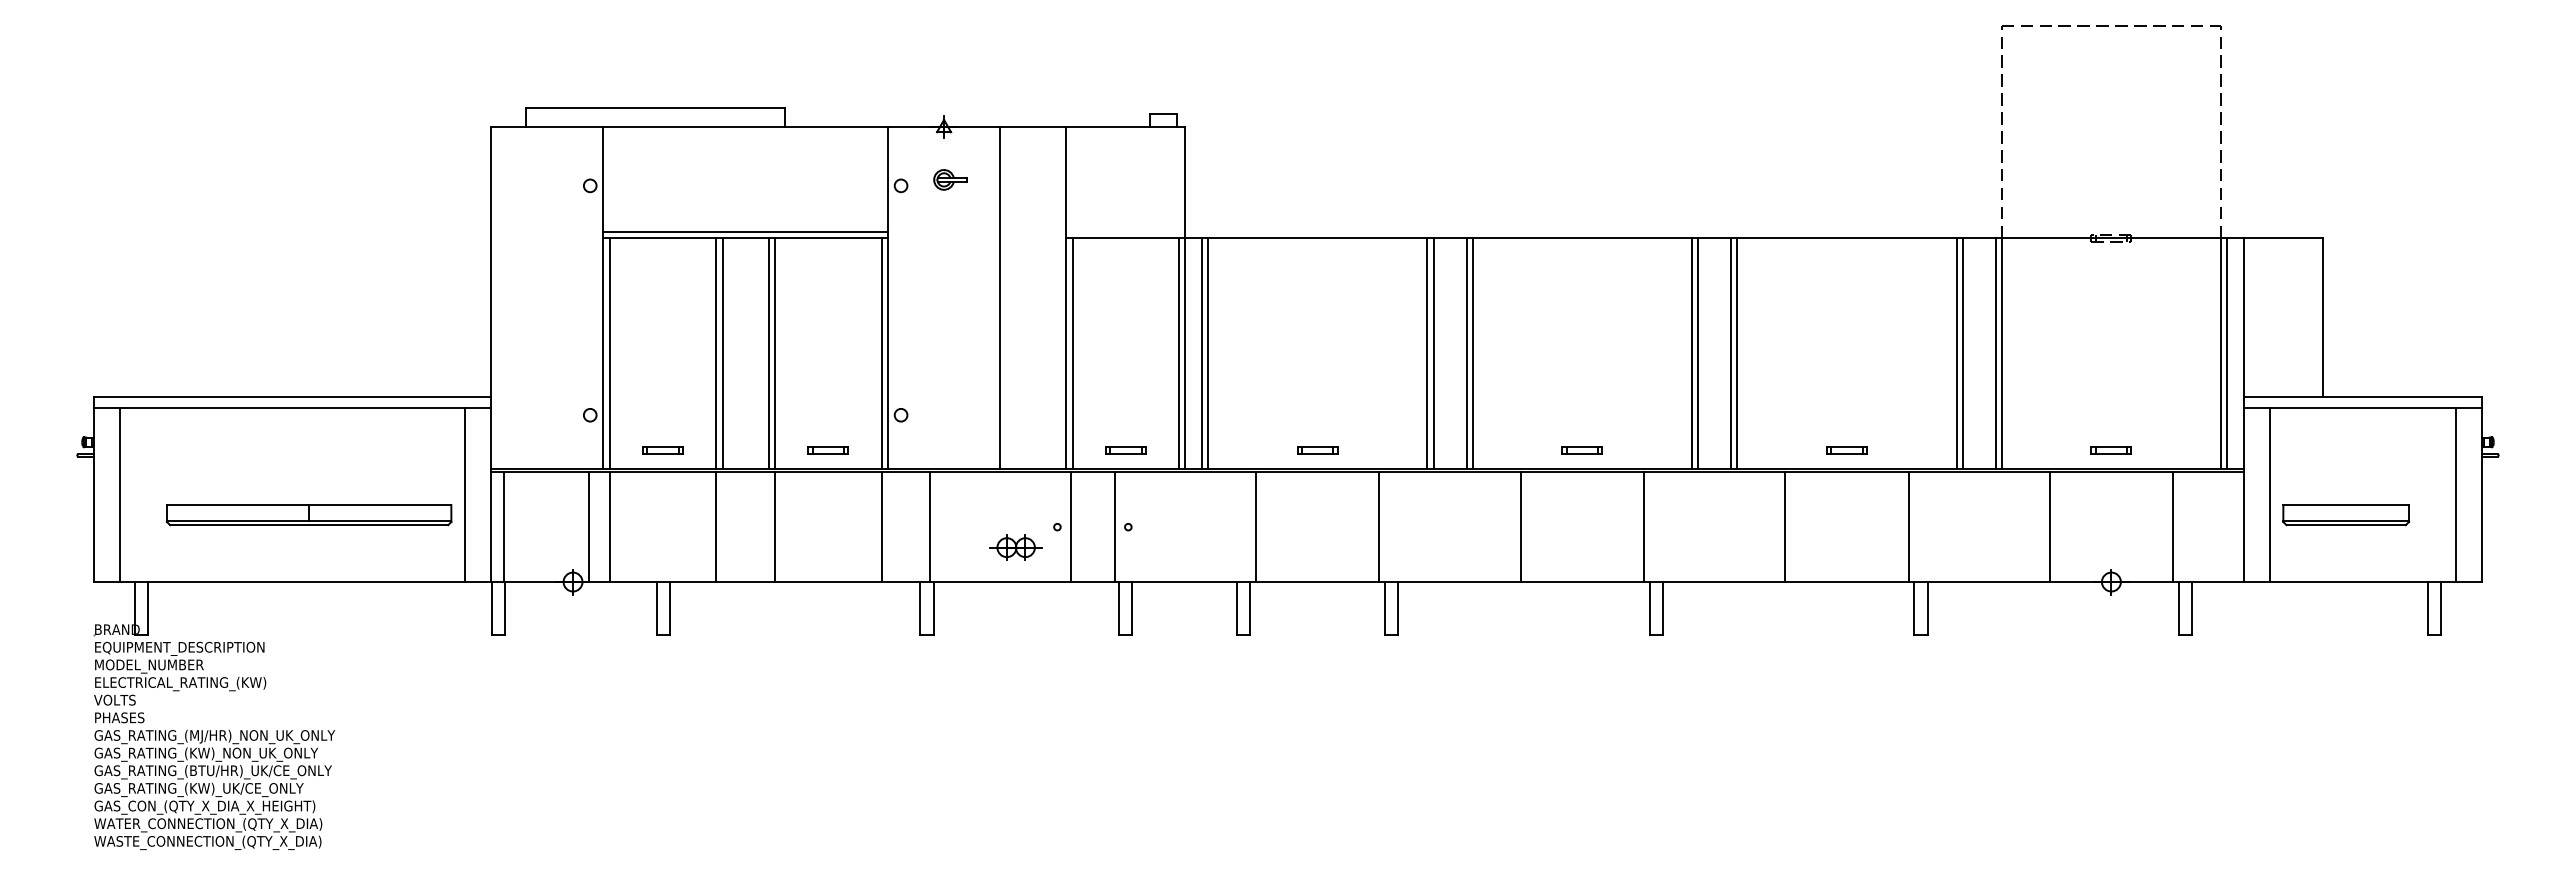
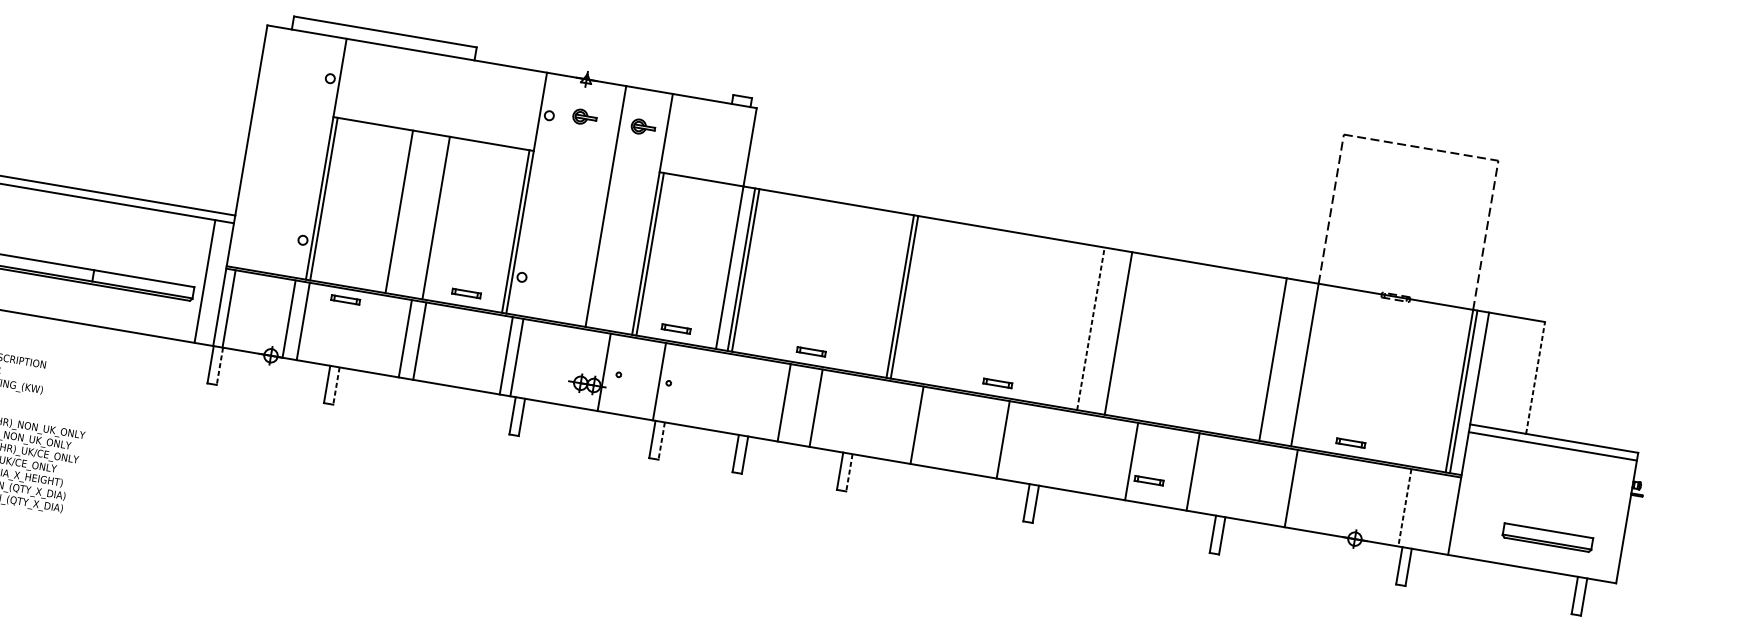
part: (1033, 179) -> (643, 127), added
line: (745, 231) -> (434, 129), removed
line: (2323, 316) -> (1536, 377), solid -> dashed
line: (1698, 352) -> (1091, 328), solid -> dashed
line: (722, 353) -> (403, 212), removed
line: (774, 353) -> (440, 218), removed
line: (1179, 353) -> (725, 267), removed
line: (1466, 353) -> (927, 301), removed
line: (1472, 353) -> (931, 301), removed
line: (1691, 353) -> (1086, 328), removed
line: (1731, 353) -> (1114, 332), removed
line: (1962, 353) -> (1277, 360), removed
line: (1995, 353) -> (1300, 364), removed
part: (662, 450) -> (345, 299), moved
part: (1846, 450) -> (1148, 480), moved
part: (2110, 450) -> (1350, 443), moved
line: (2270, 494) -> (1477, 496), removed
line: (2455, 494) -> (1607, 518), removed
part: (2345, 515) -> (1547, 537), moved
line: (716, 527) -> (405, 338), moved
line: (881, 527) -> (516, 357), moved
line: (929, 527) -> (506, 356), moved
line: (1070, 527) -> (604, 372), moved
line: (1256, 527) -> (784, 403), moved
line: (1379, 527) -> (816, 408), moved
line: (1520, 527) -> (916, 425), moved
line: (1643, 527) -> (1002, 440), moved
line: (1908, 527) -> (1193, 472), moved
line: (2049, 527) -> (1291, 488), moved
line: (2173, 527) -> (1405, 508), solid -> dashed
line: (505, 609) -> (220, 367), solid -> dashed
line: (670, 609) -> (336, 386), solid -> dashed
line: (1132, 609) -> (661, 441), solid -> dashed
line: (1398, 609) -> (849, 473), solid -> dashed

